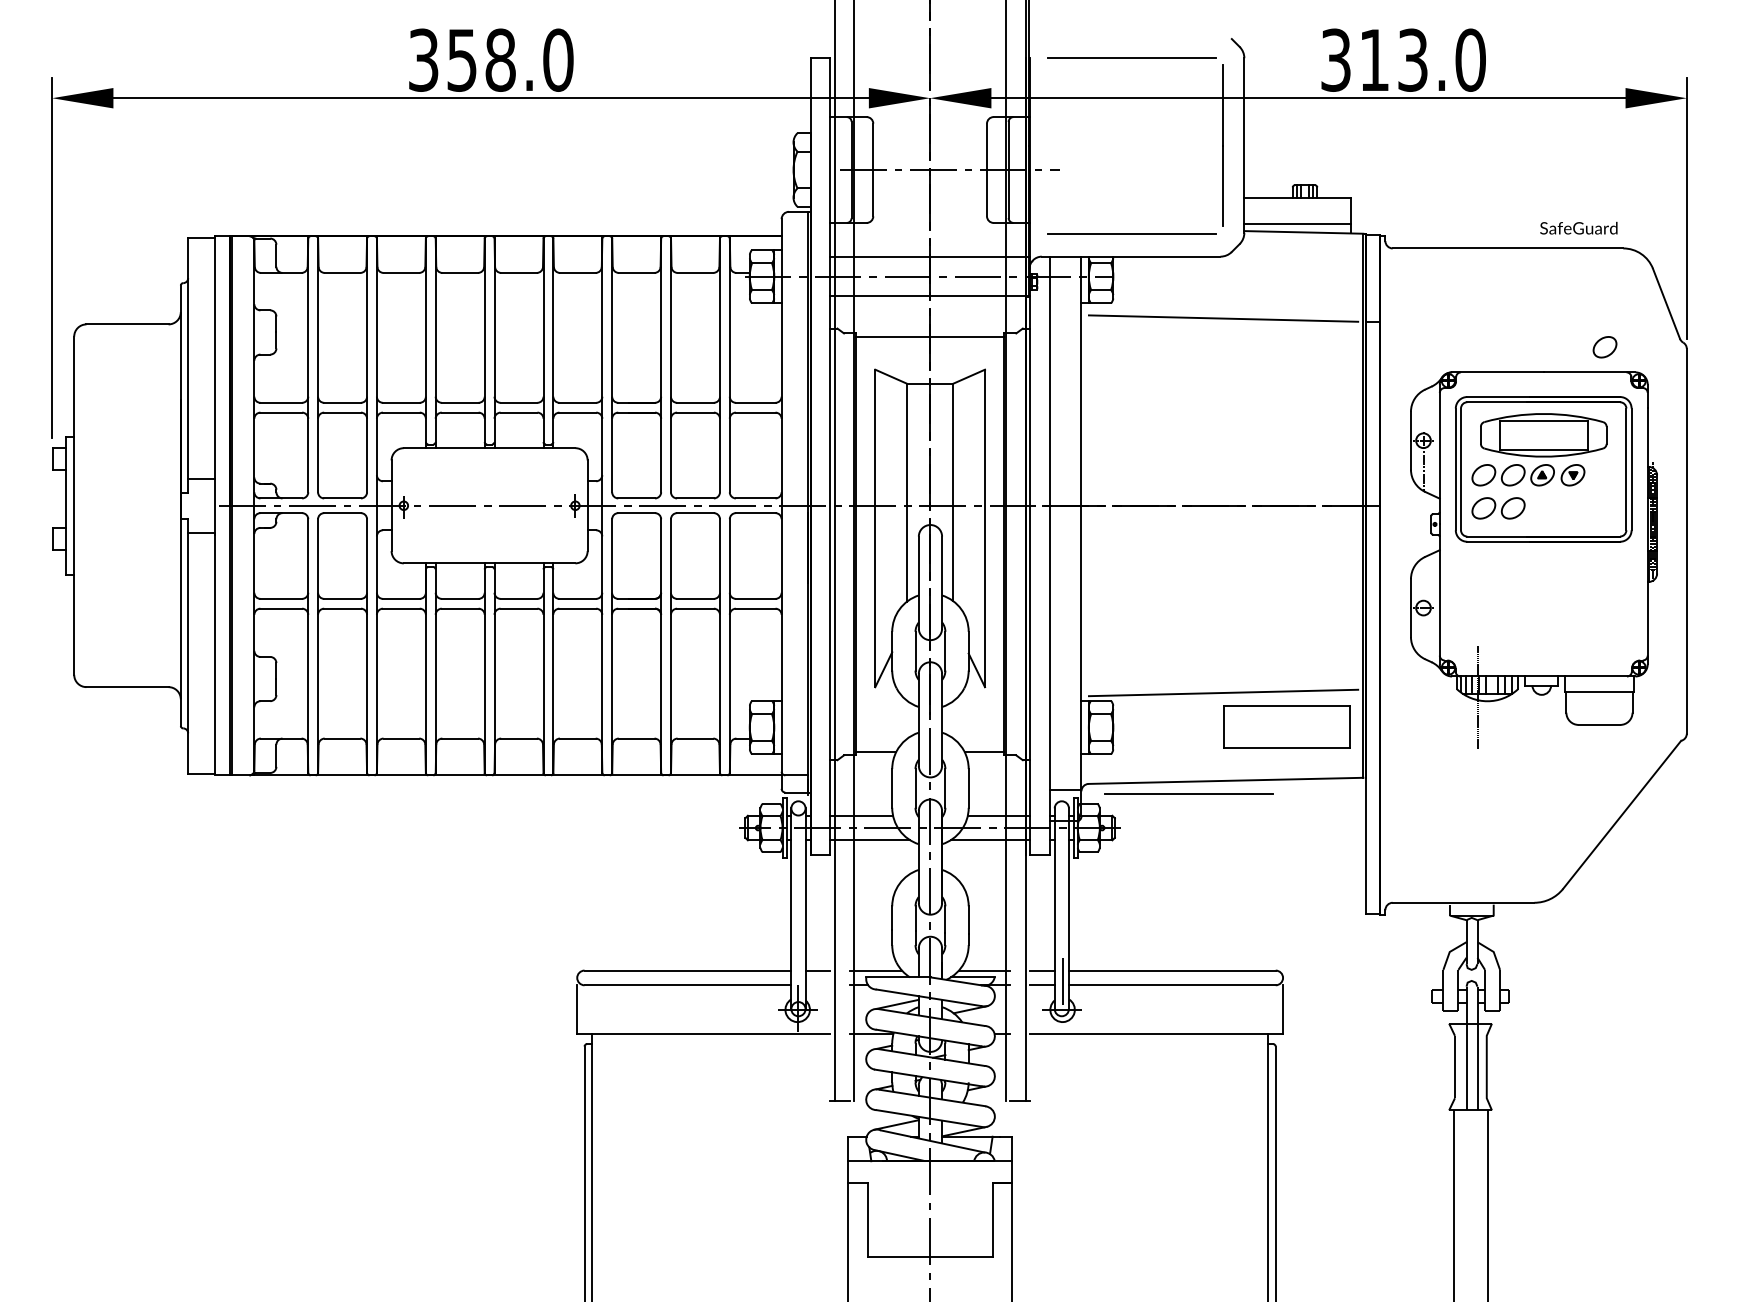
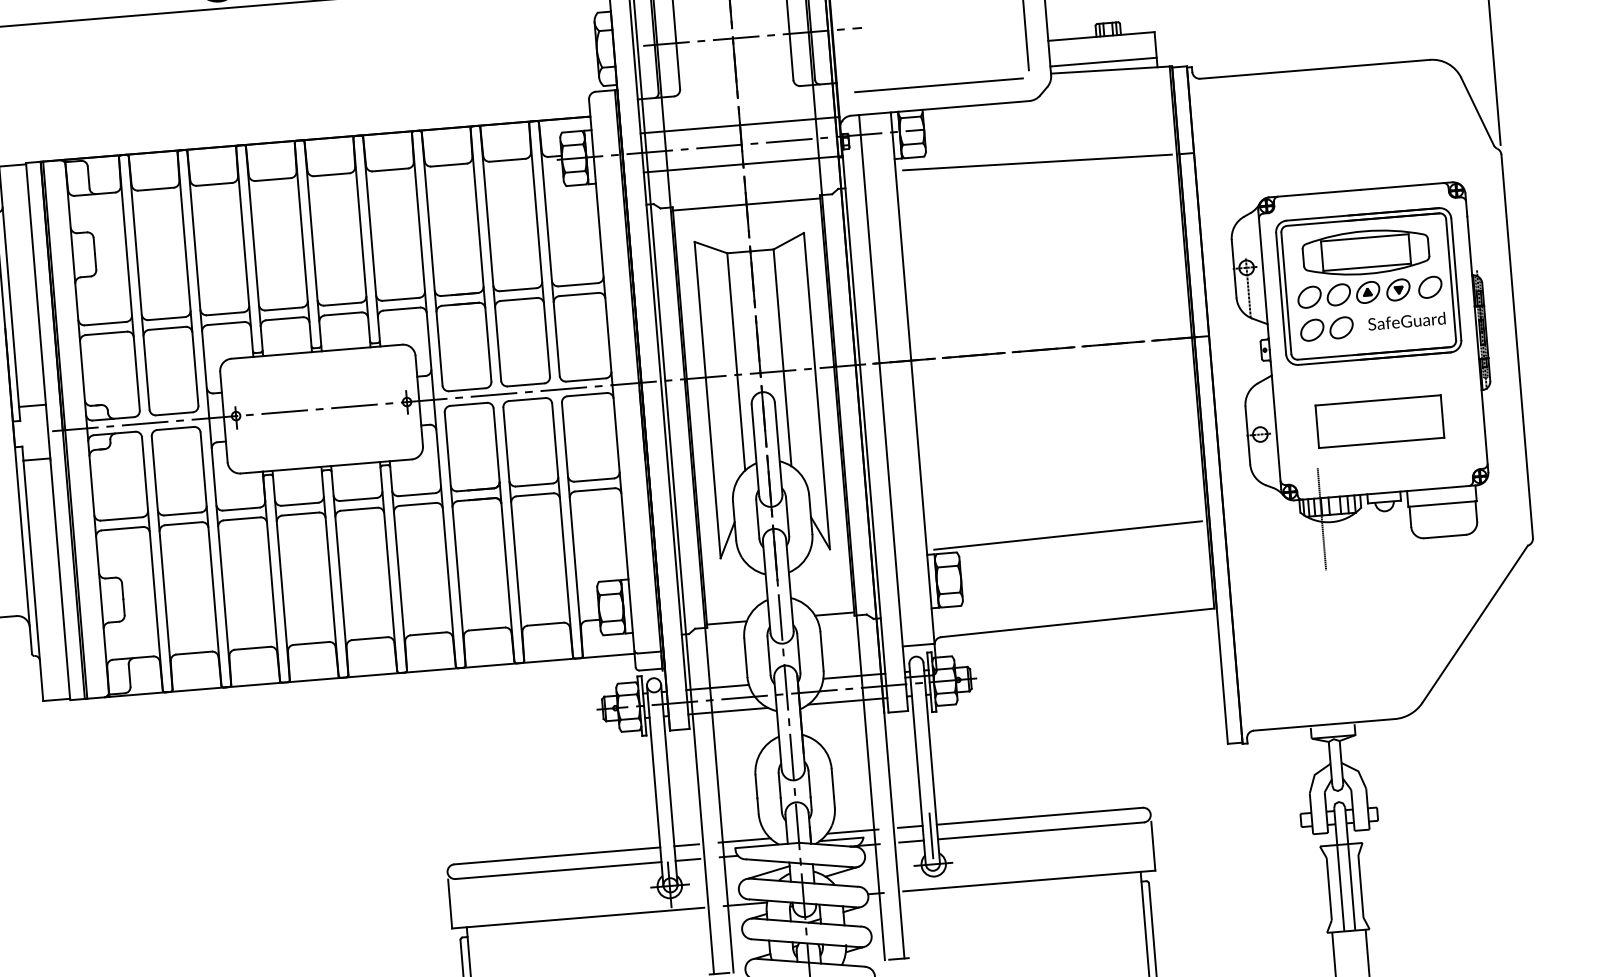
text: (1578, 227) -> (1406, 320), moved
part: (1604, 347) -> (1429, 287), moved
part: (1286, 726) -> (1379, 421), moved
line: (1188, 793) -> (1041, 638), removed
line: (817, 985) -> (687, 860), added

